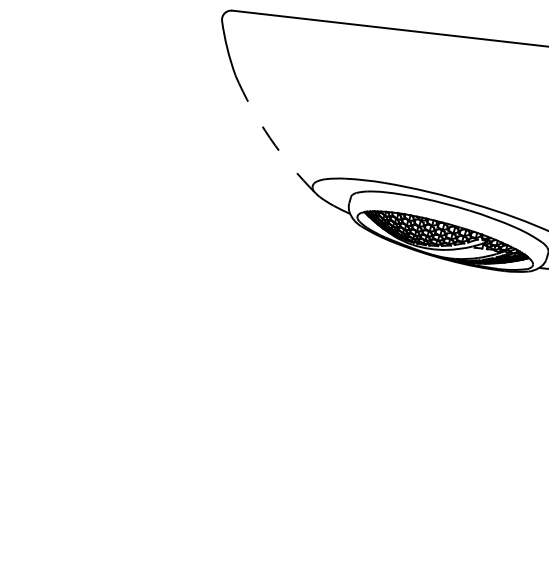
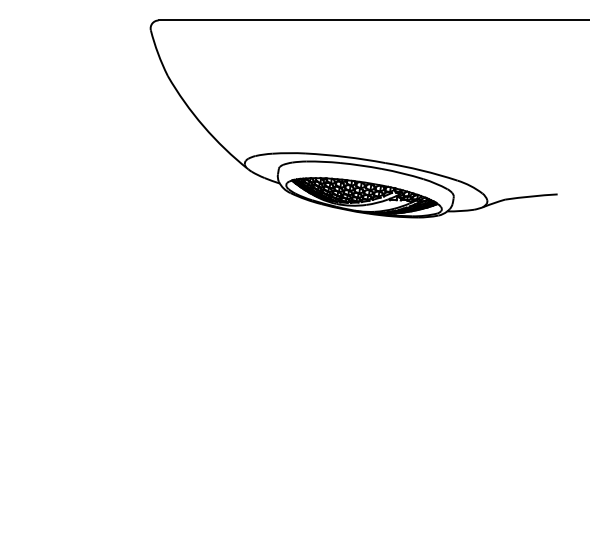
arc: (269, 138) -> (203, 126), dashed -> solid

